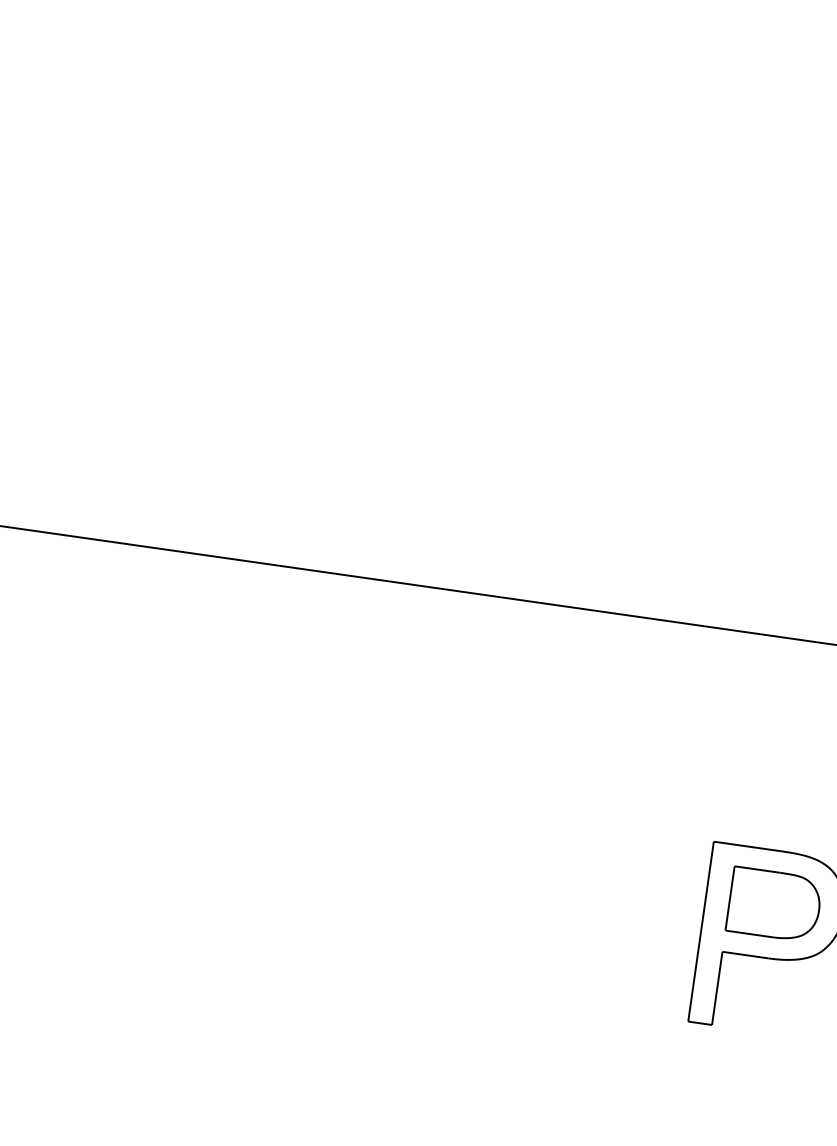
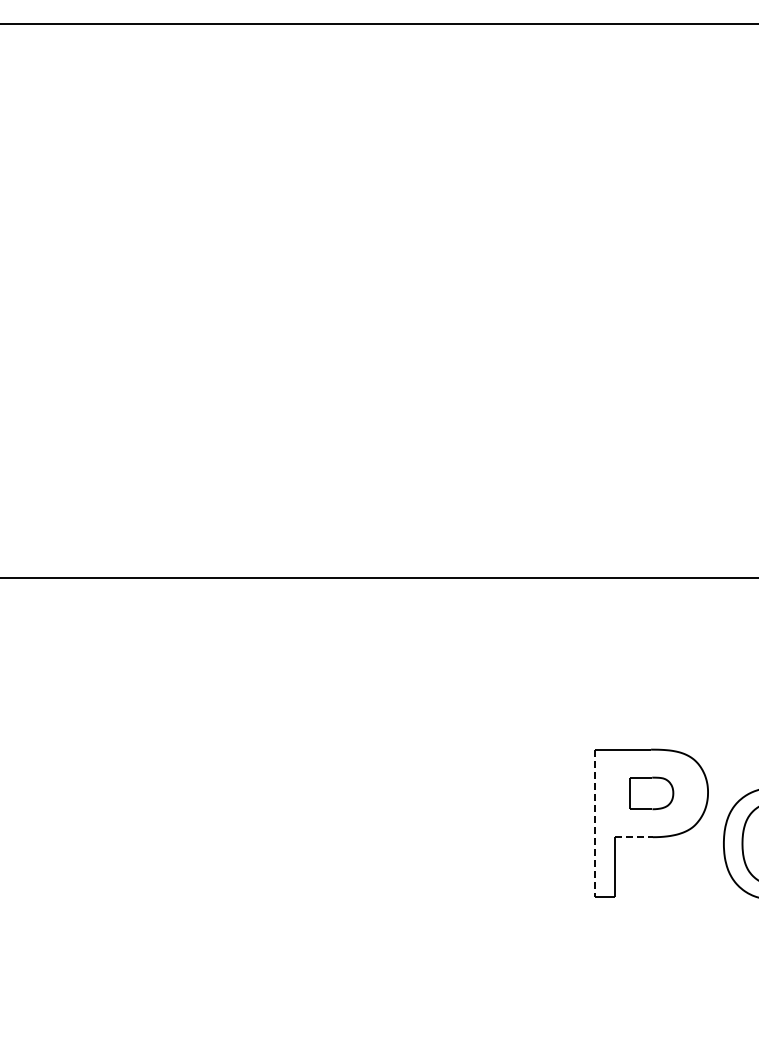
part: (774, 904) -> (651, 793), size x0.6
line: (701, 931) -> (595, 823), solid -> dashed
line: (744, 955) -> (633, 837), solid -> dashed

